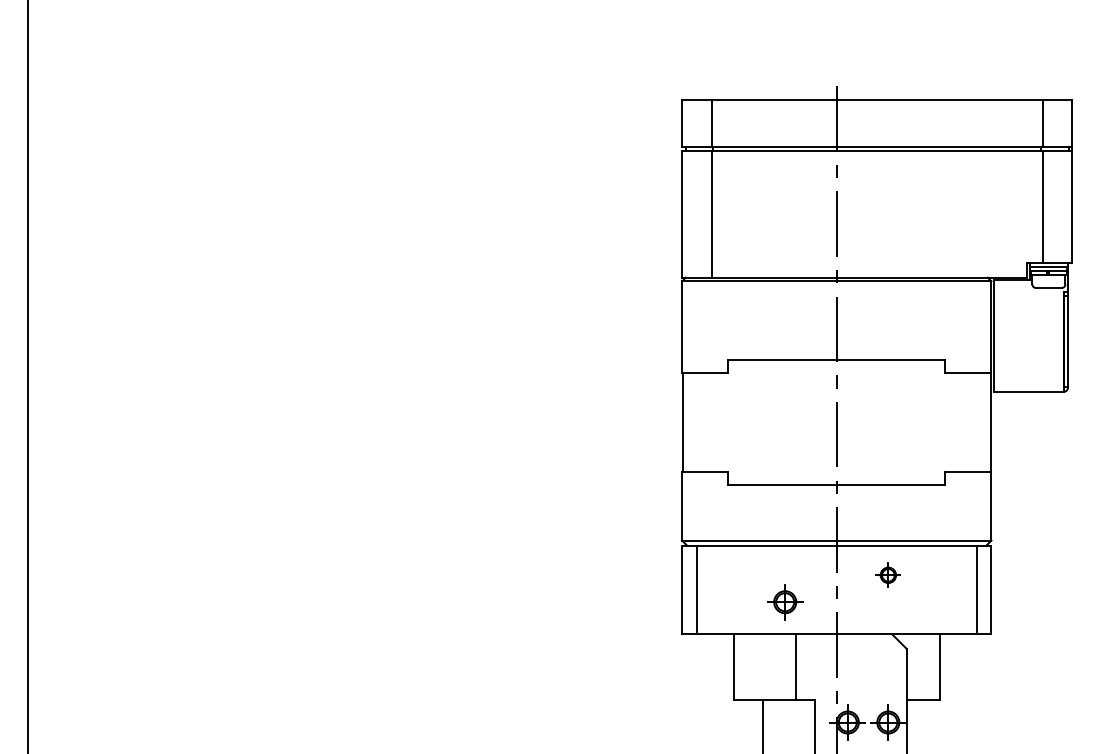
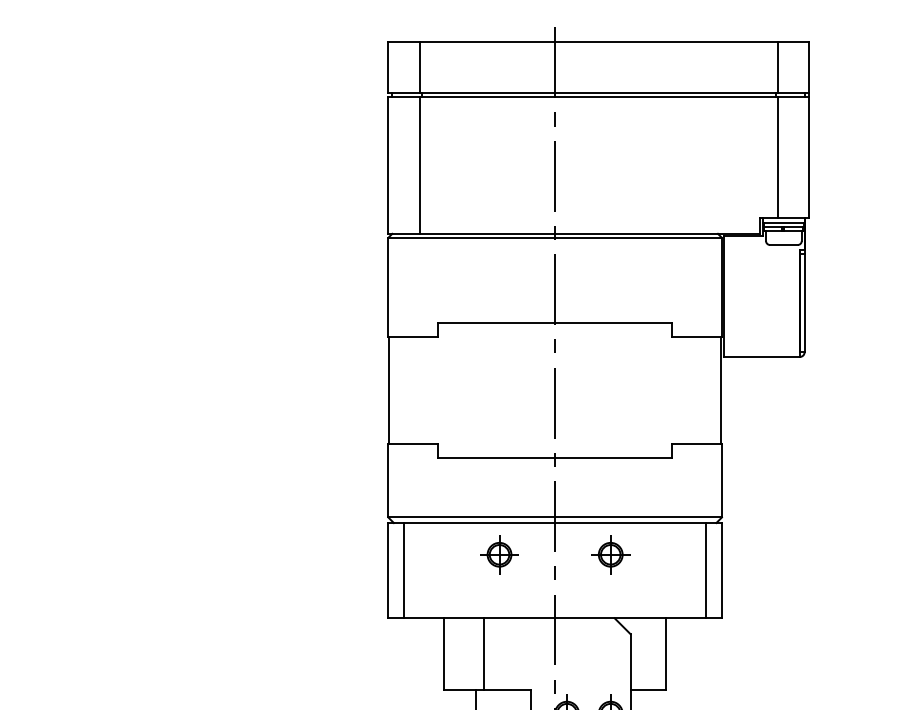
part: (888, 575) -> (610, 555), size x1.43
part: (785, 602) -> (499, 555), moved
line: (796, 667) -> (483, 654), moved

